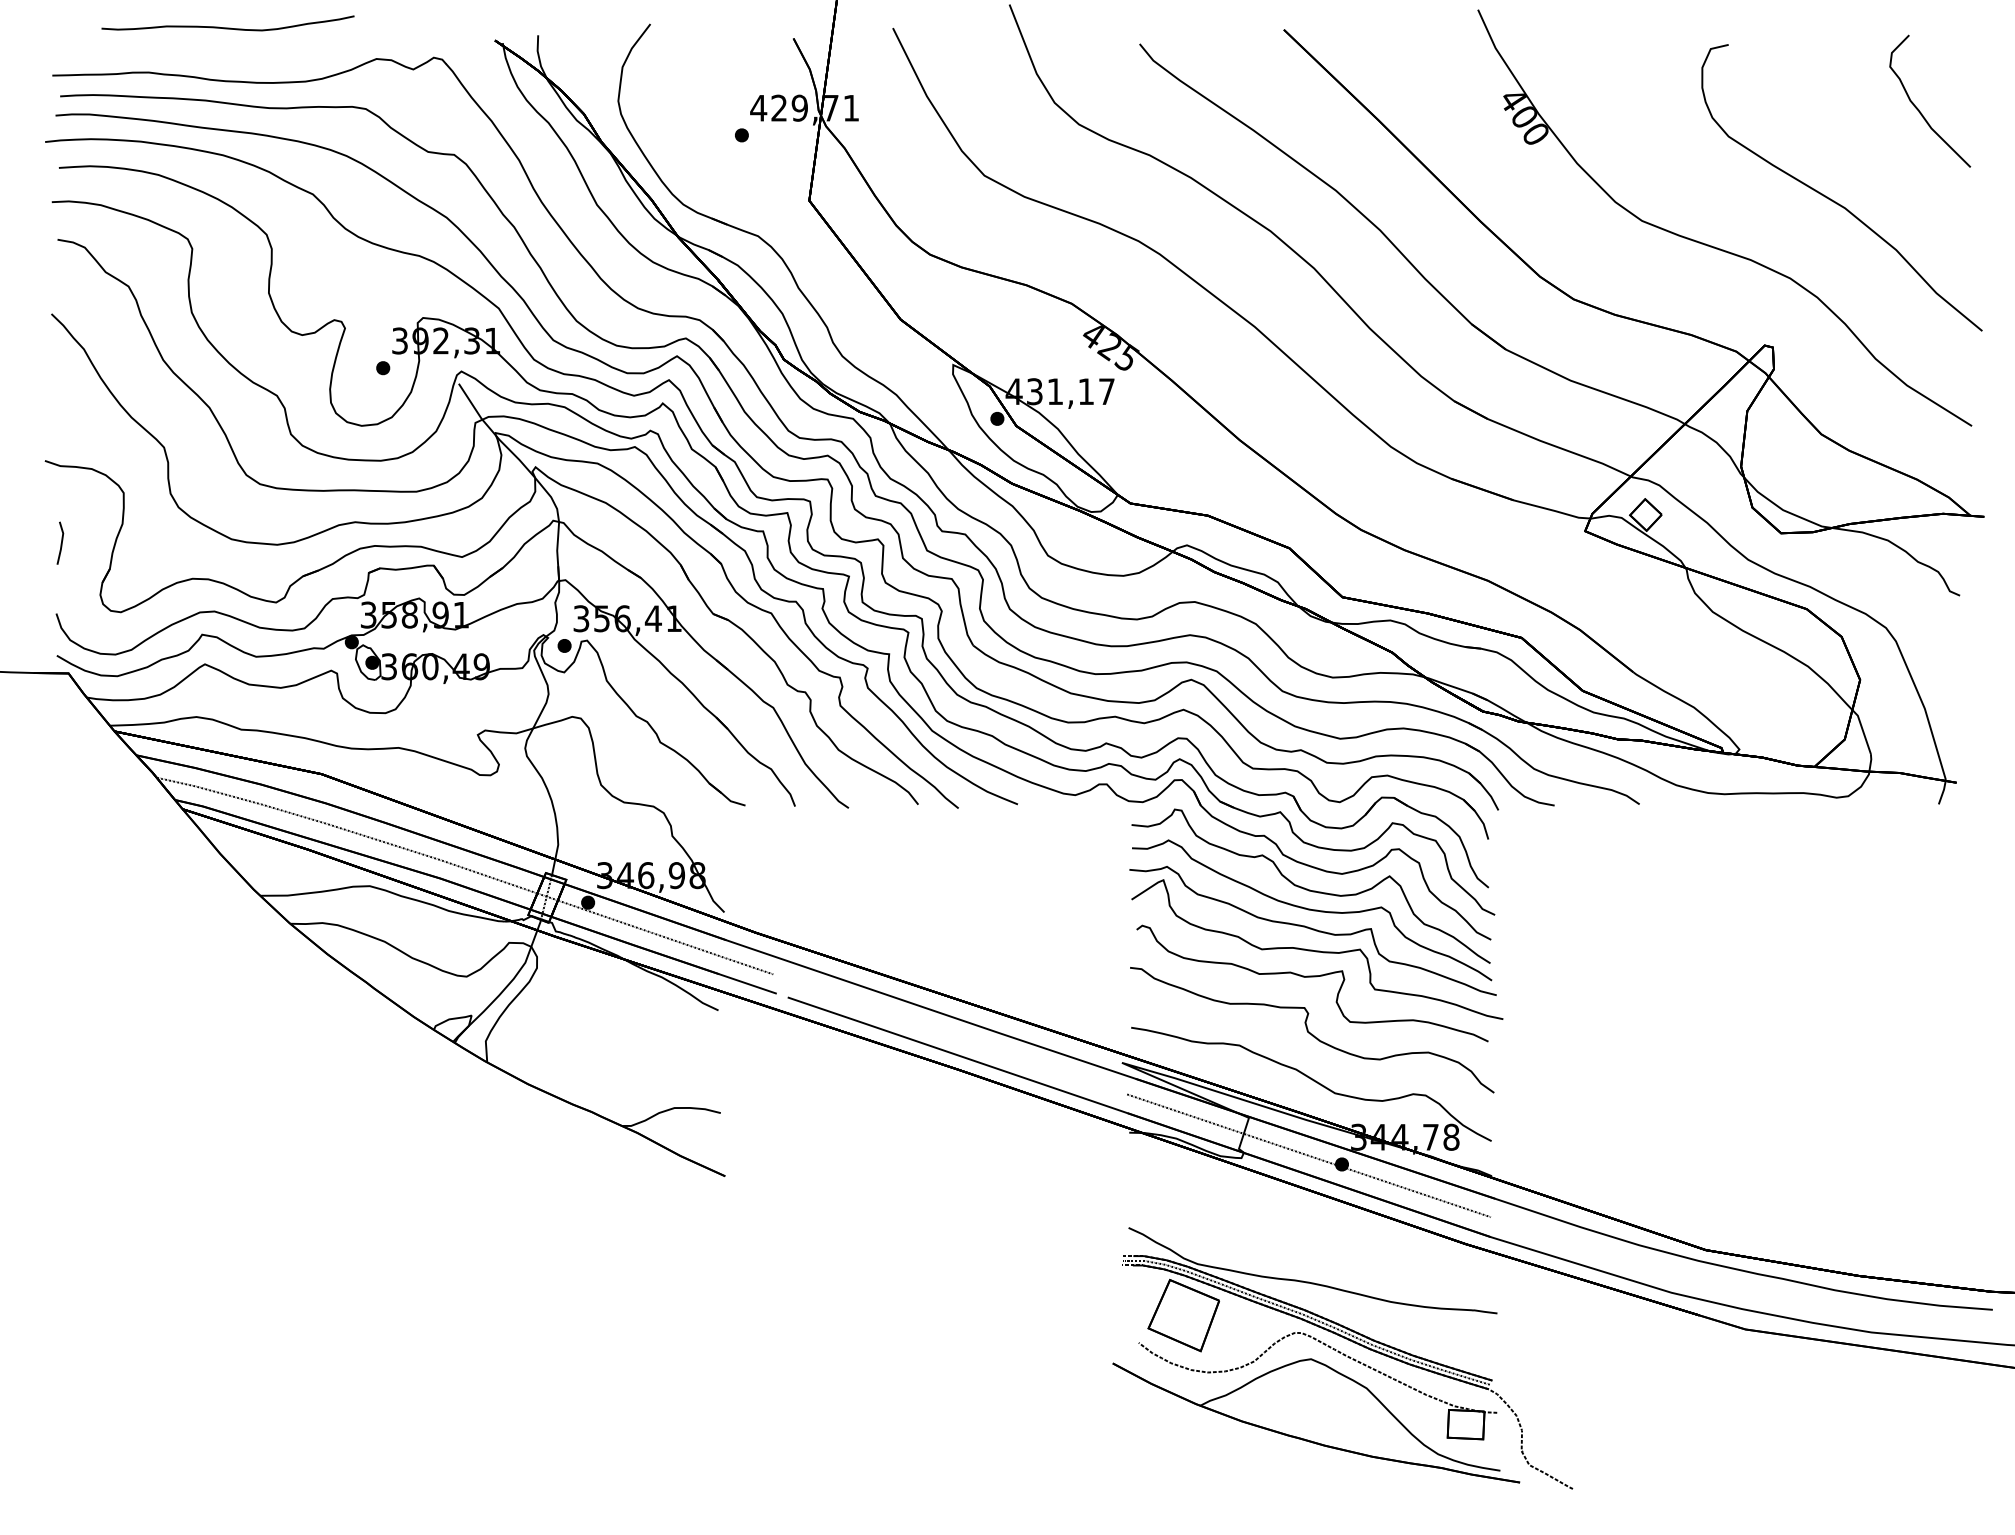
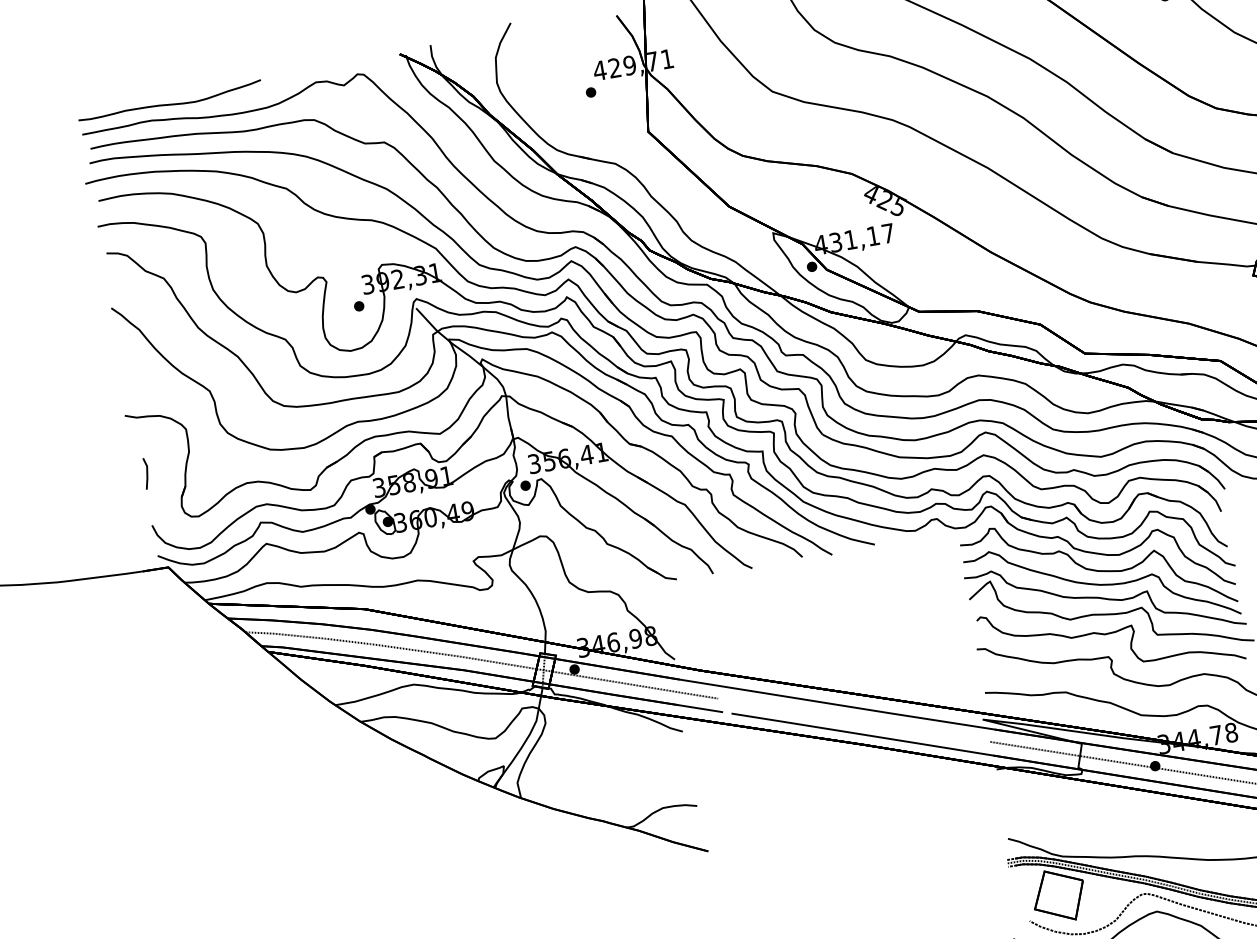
curve: (227, 27) -> (169, 103), moved

